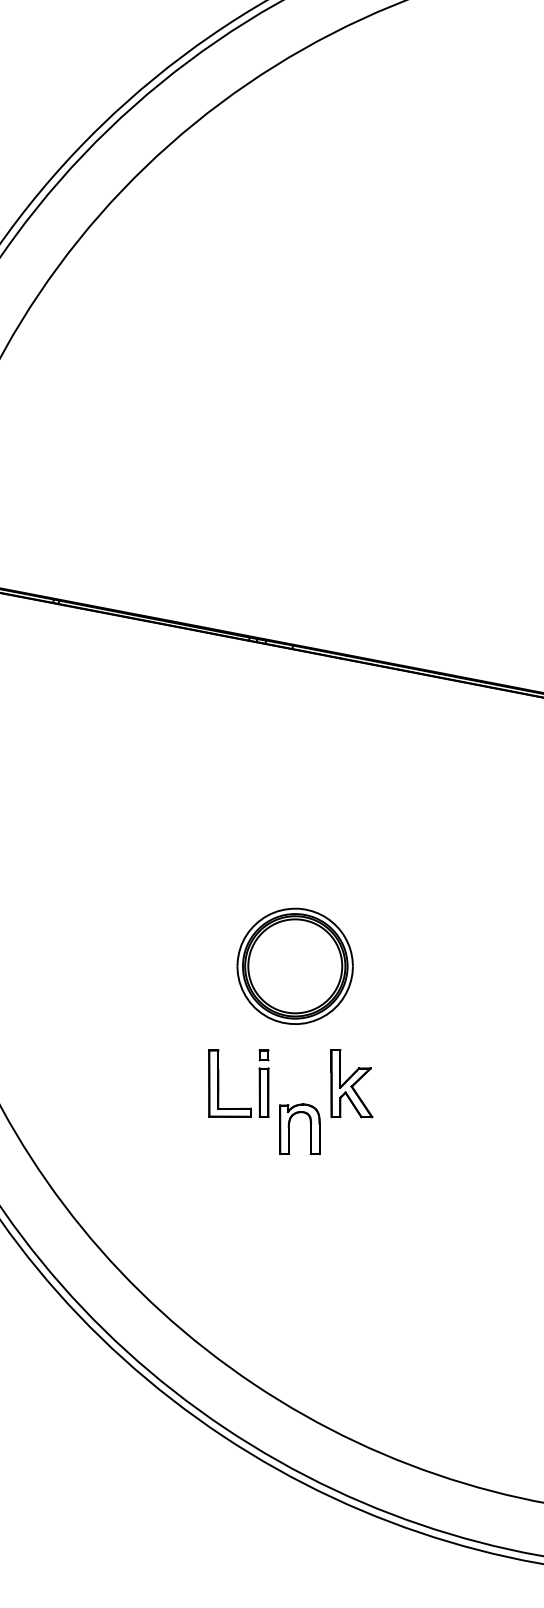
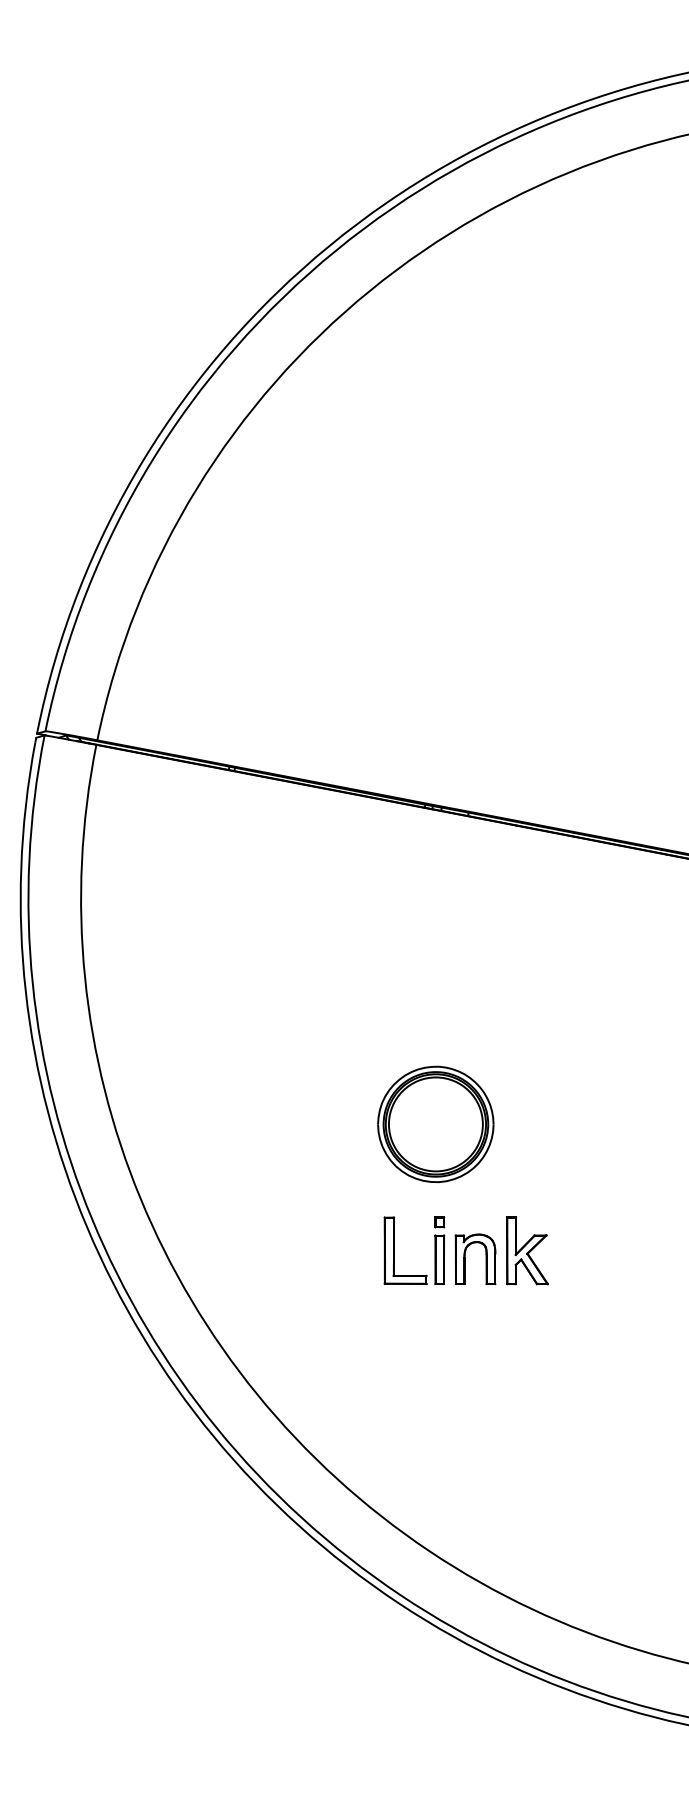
part: (294, 966) -> (435, 1124), moved
part: (289, 1129) -> (465, 1259), moved

